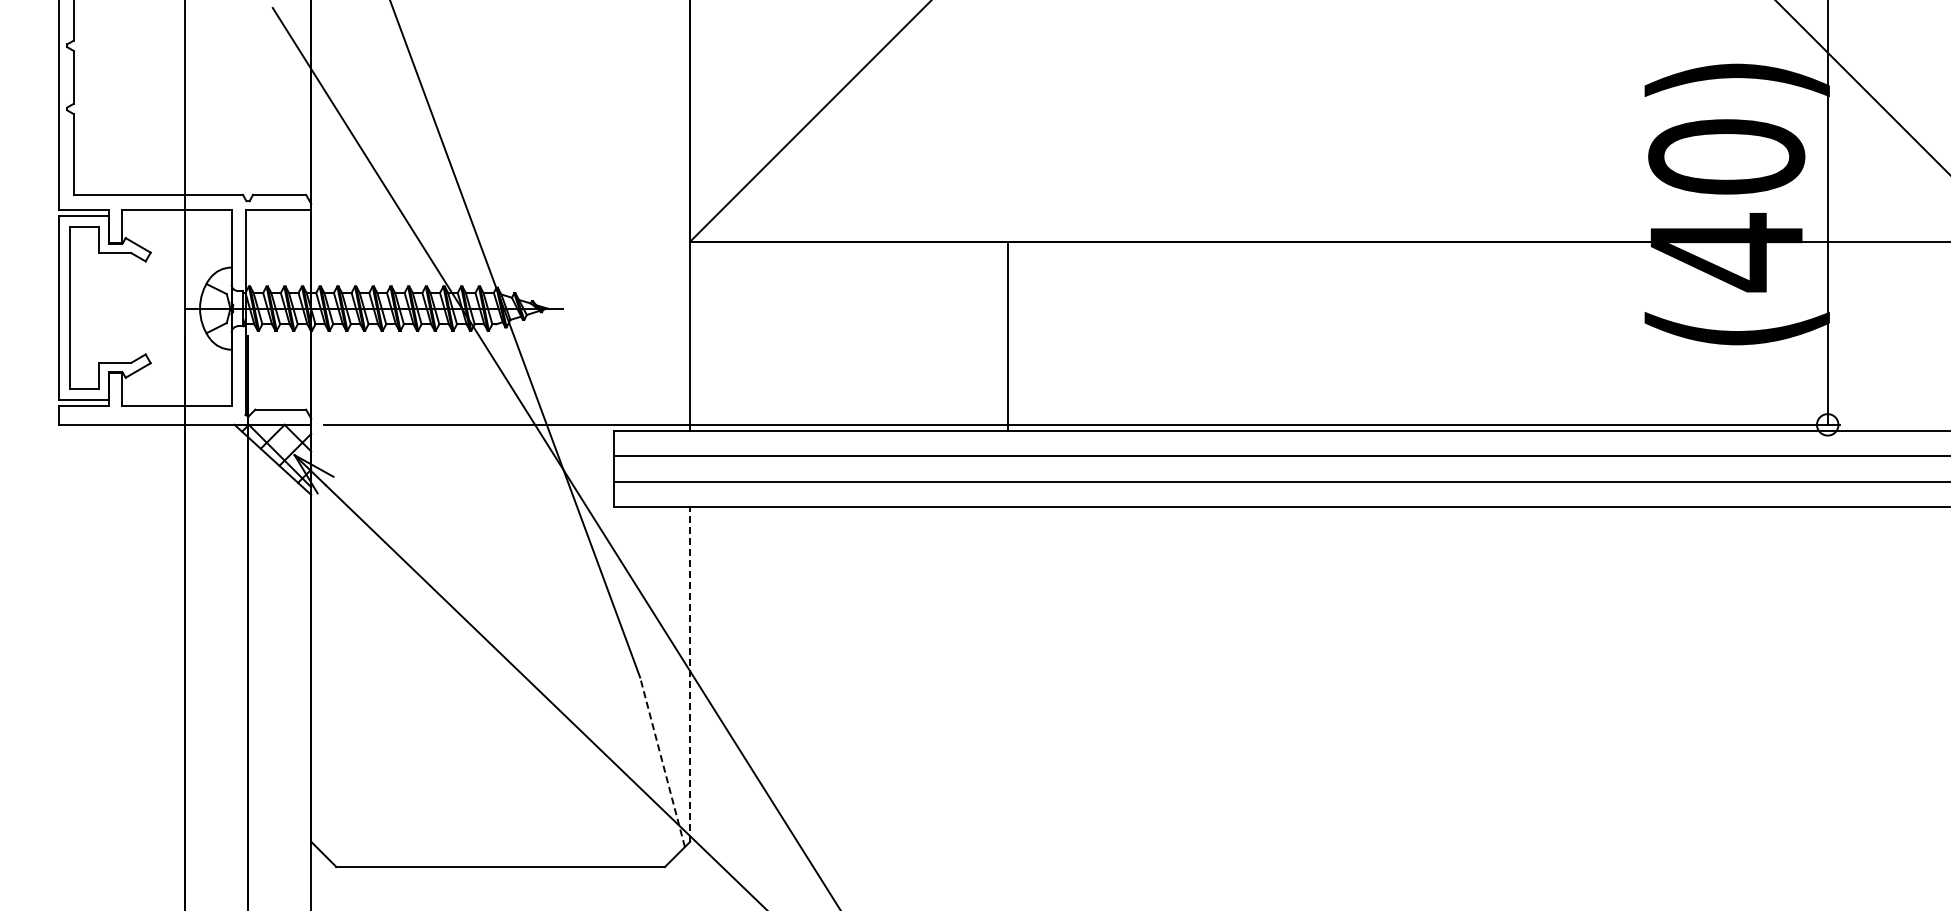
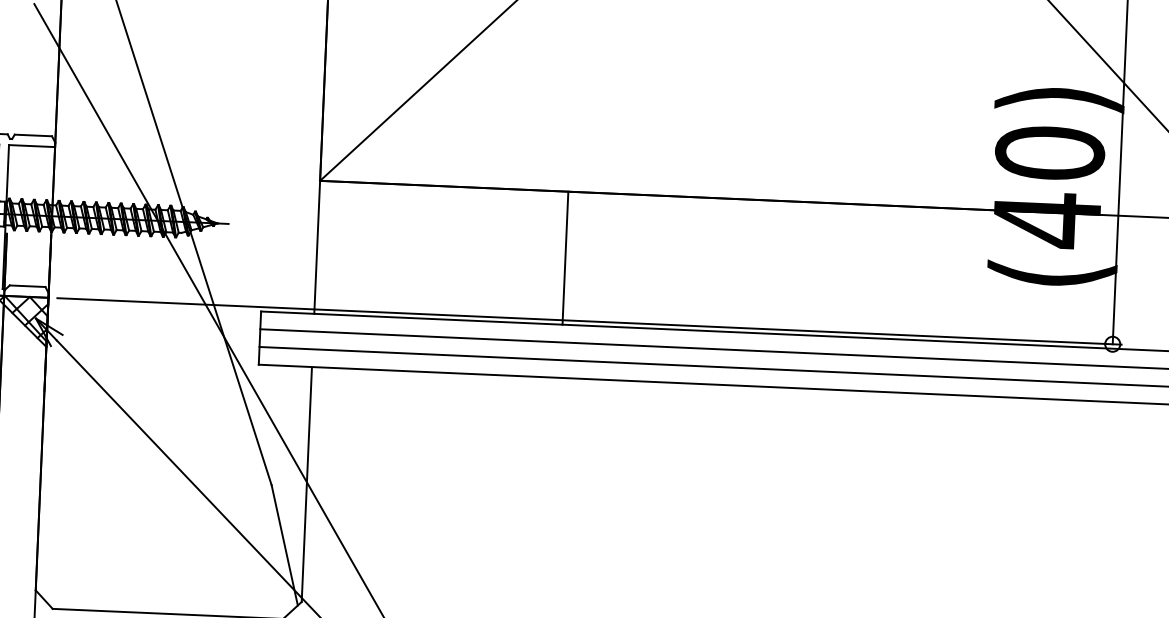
line: (1007, 336) -> (565, 258), moved
line: (690, 673) -> (307, 483), dashed -> solid
line: (662, 762) -> (284, 545), dashed -> solid

